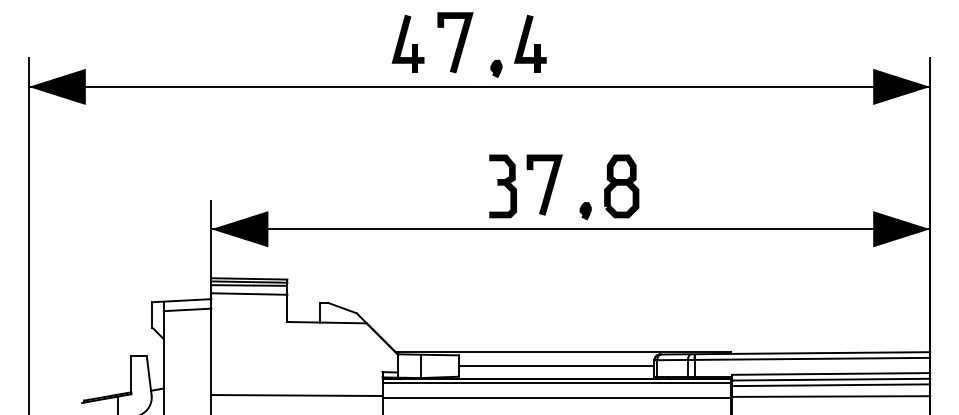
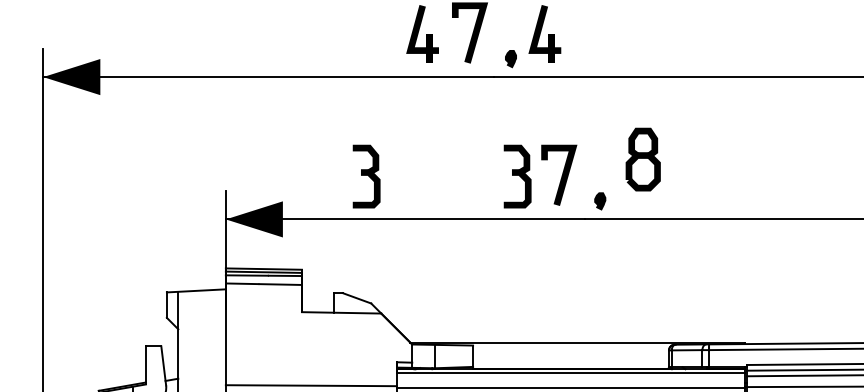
part: (351, 186) -> (366, 176), added
part: (621, 186) -> (643, 159), moved
line: (187, 309) -> (202, 299), removed
line: (556, 365) -> (571, 355), removed

